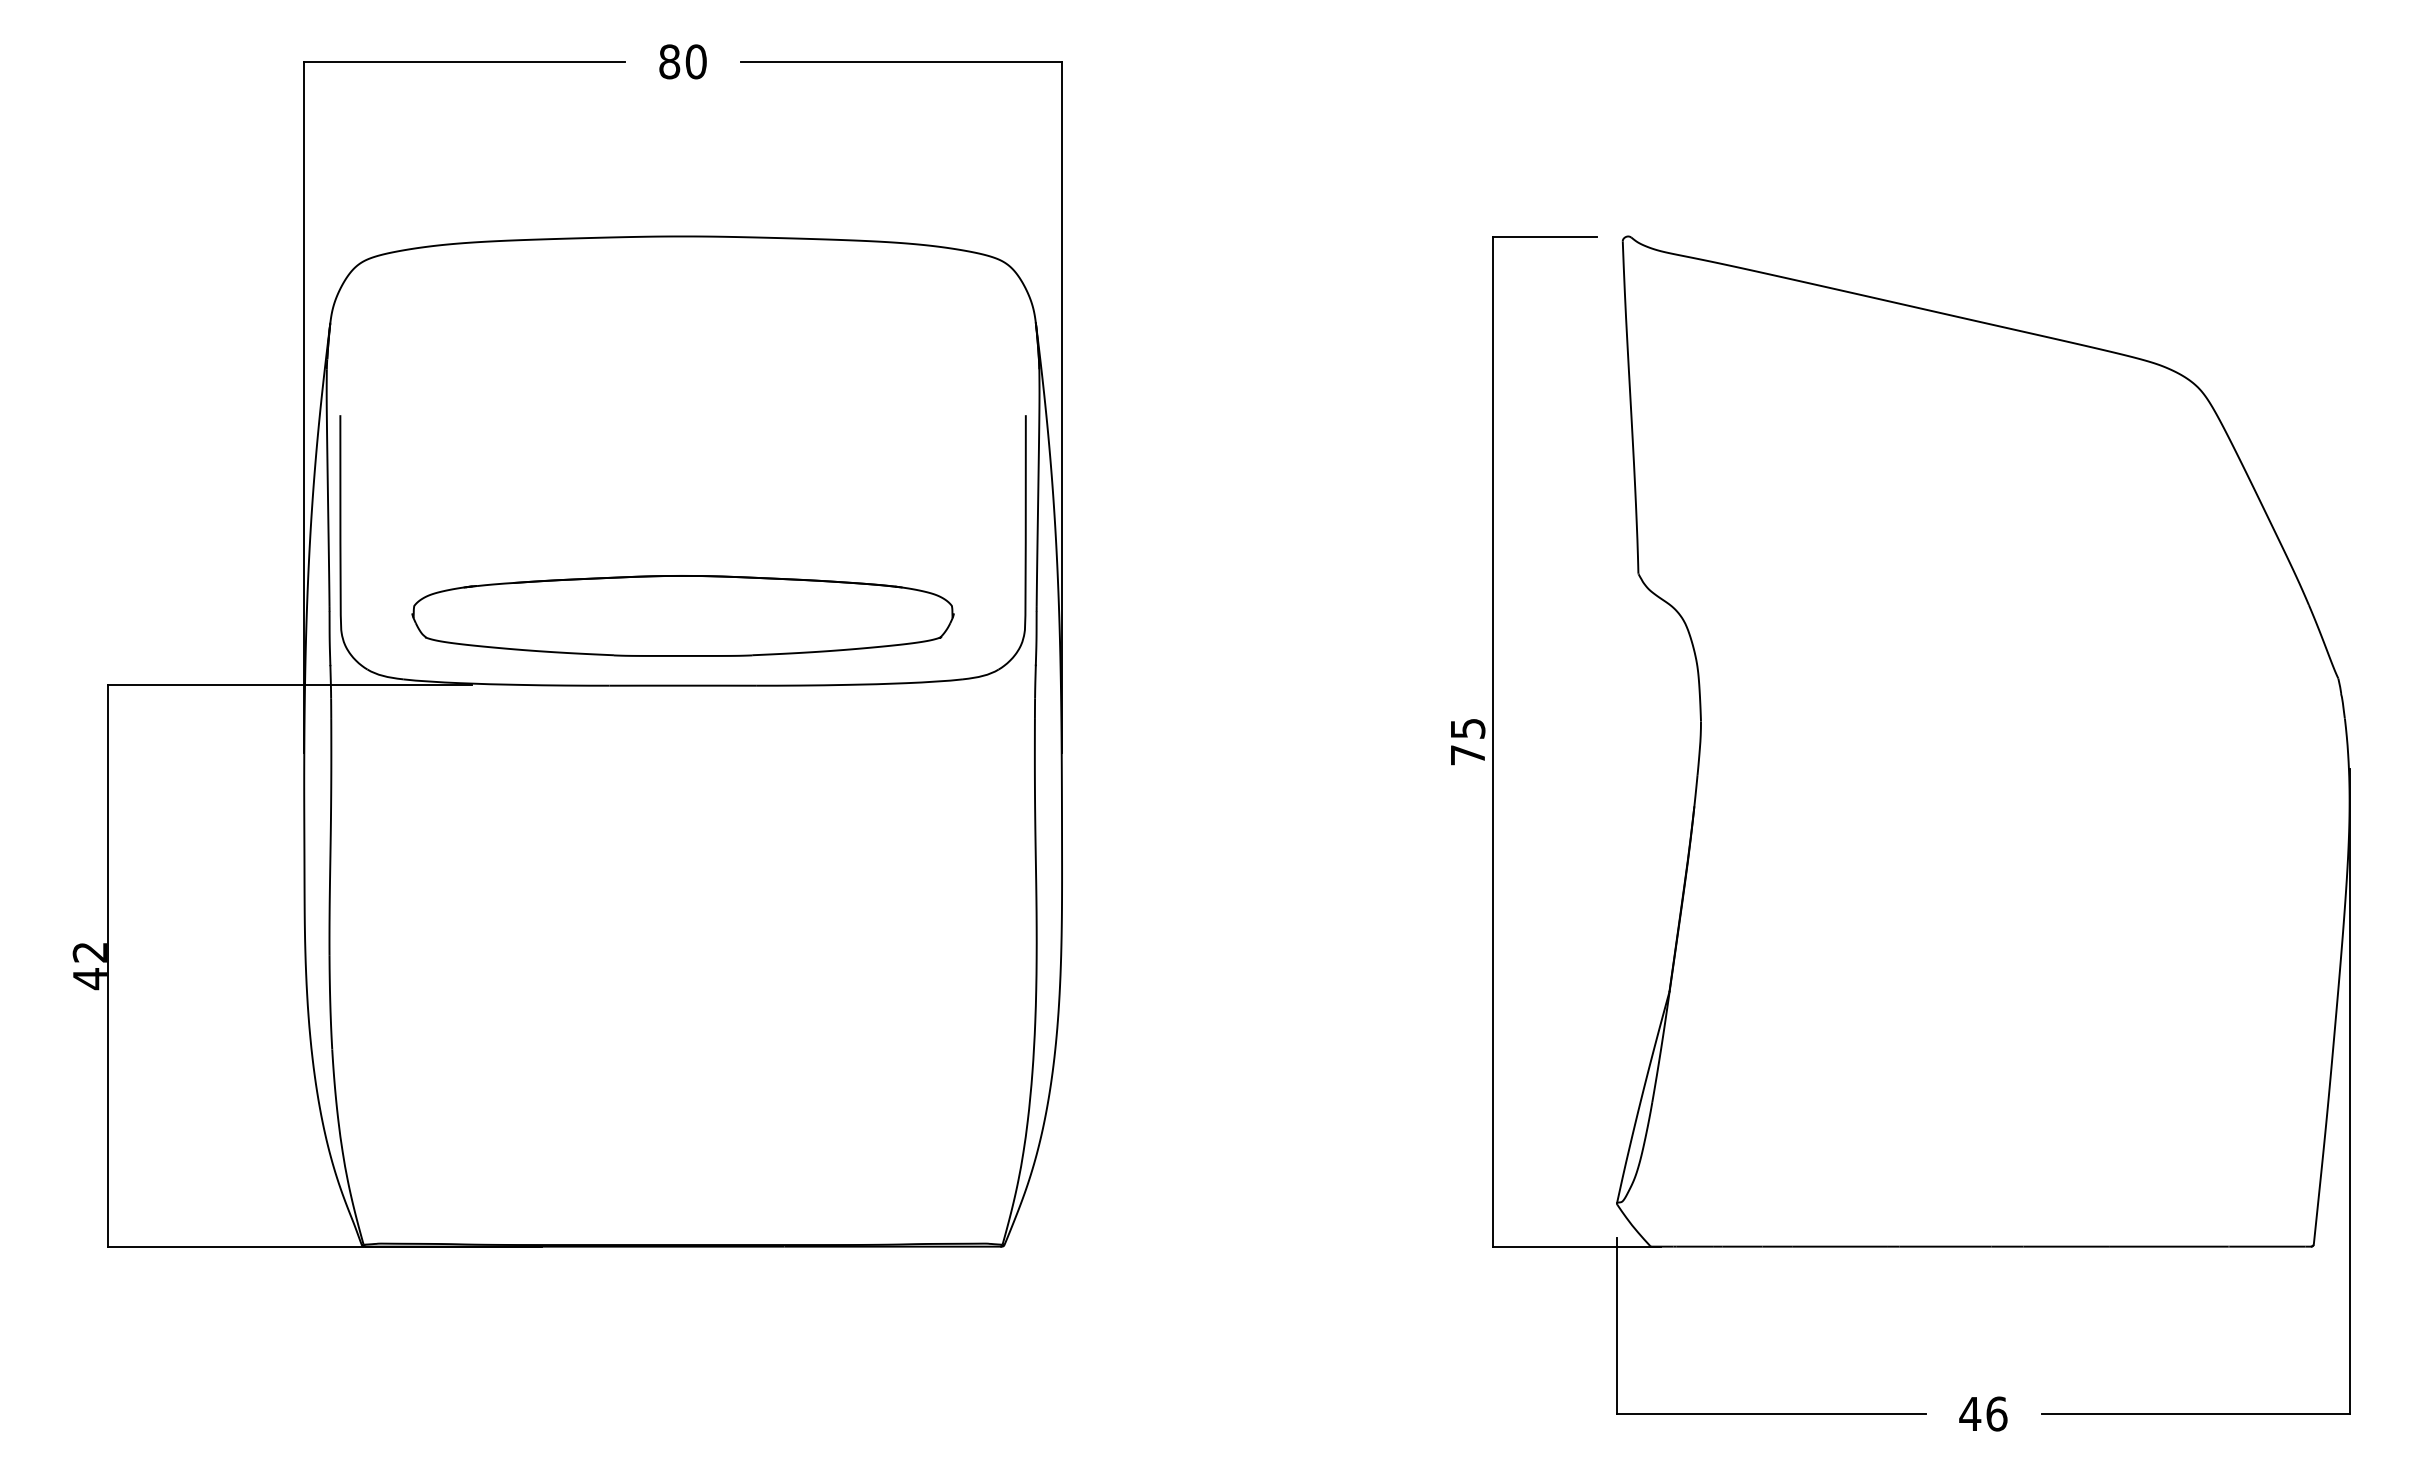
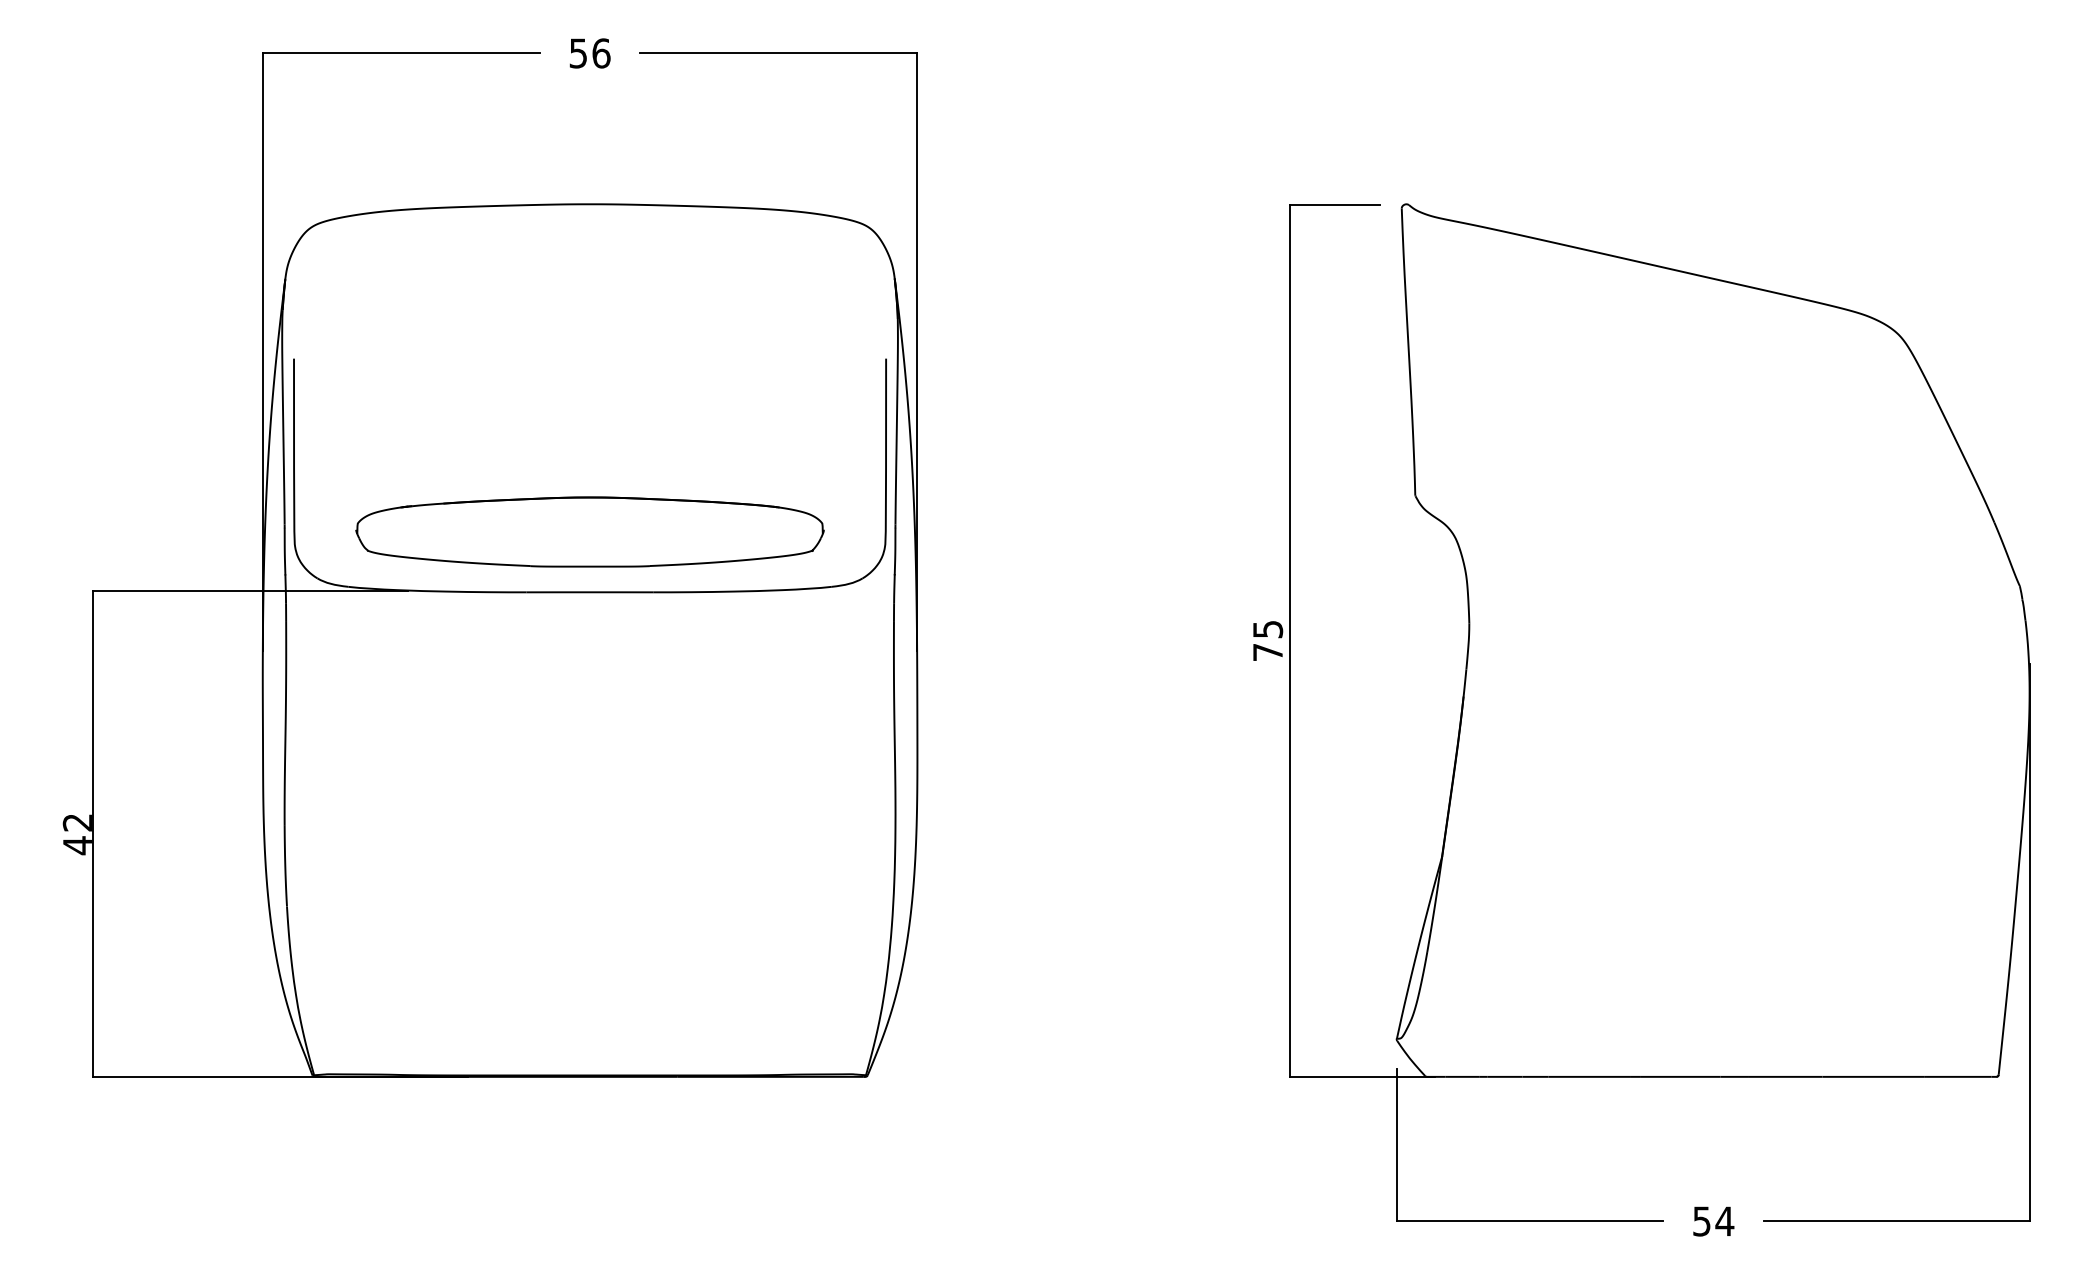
text: (682, 61) -> (589, 53), 80 -> 56
text: (1983, 1413) -> (1713, 1220), 46 -> 54

